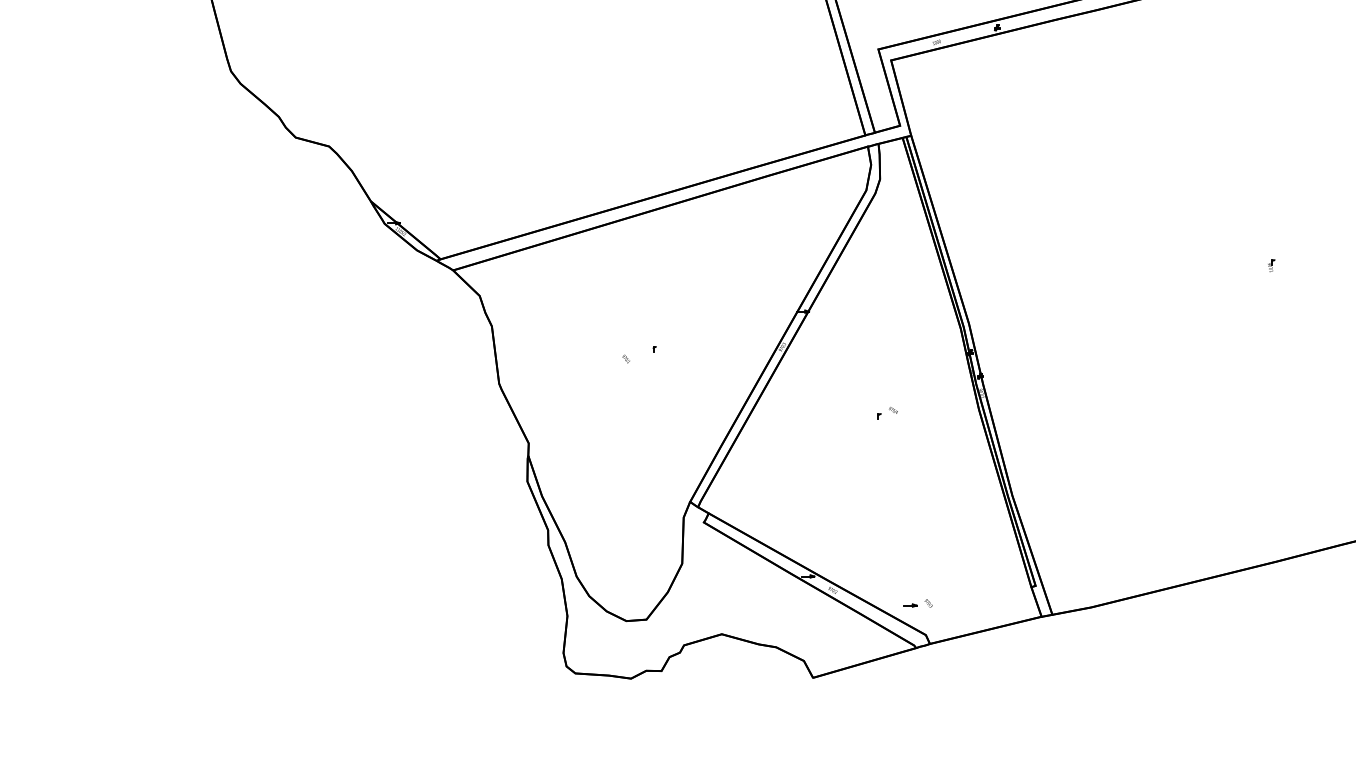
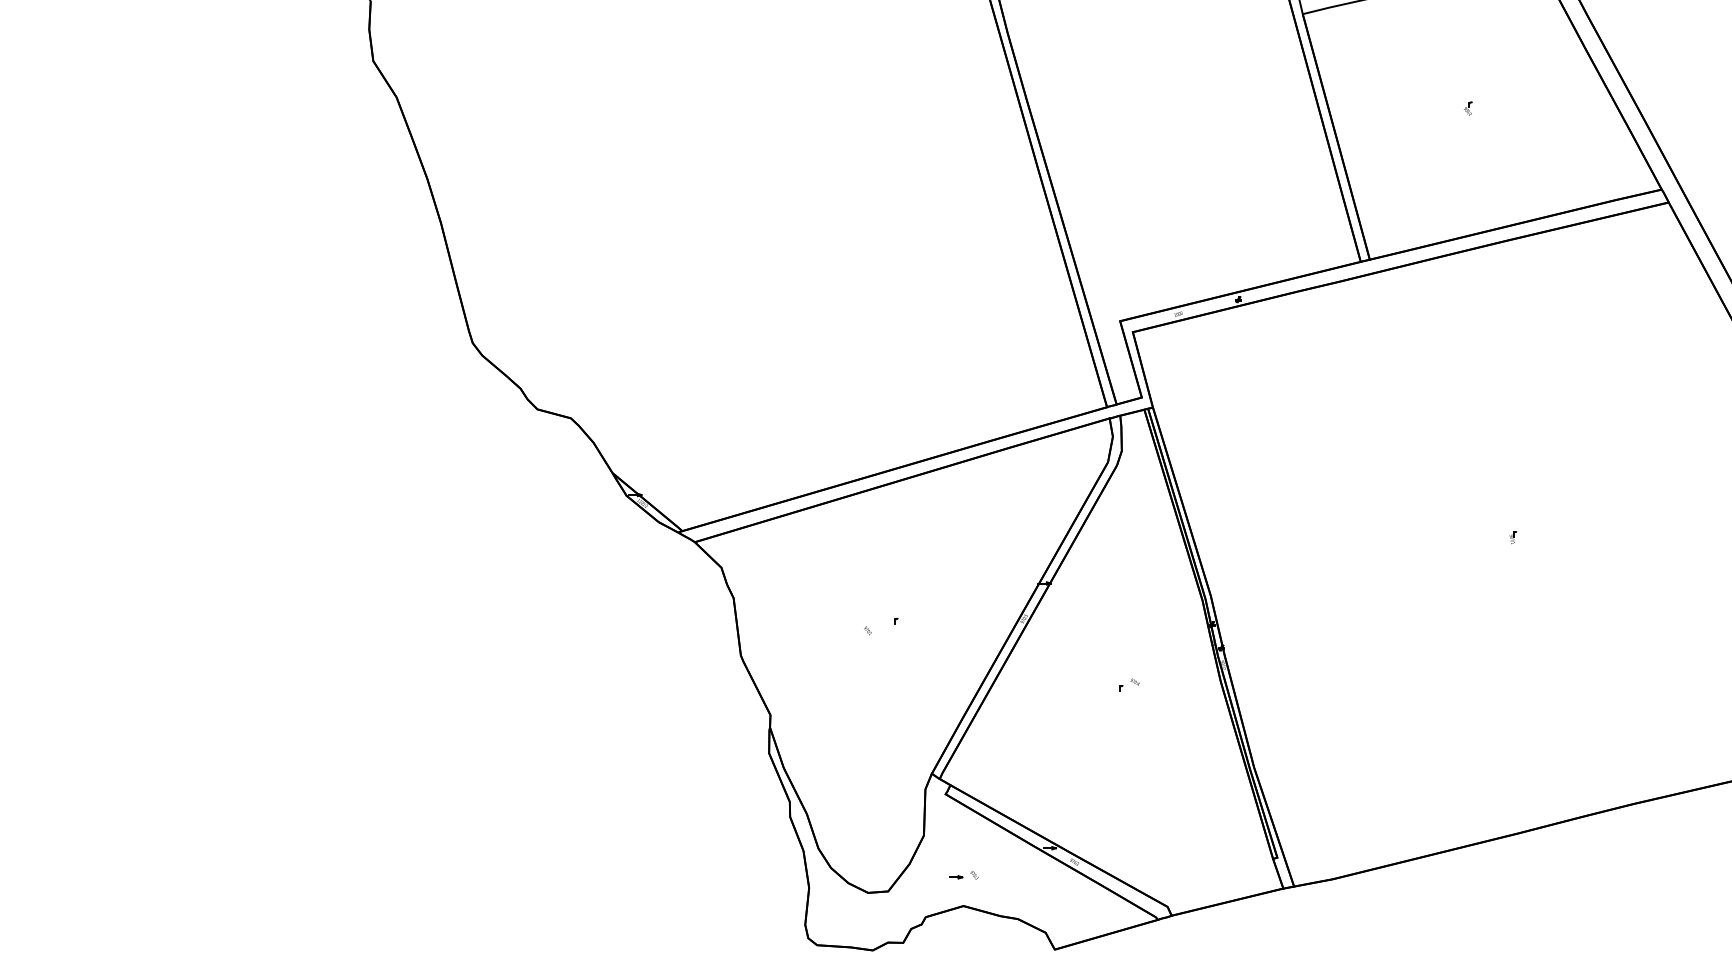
part: (917, 603) -> (963, 875), moved

